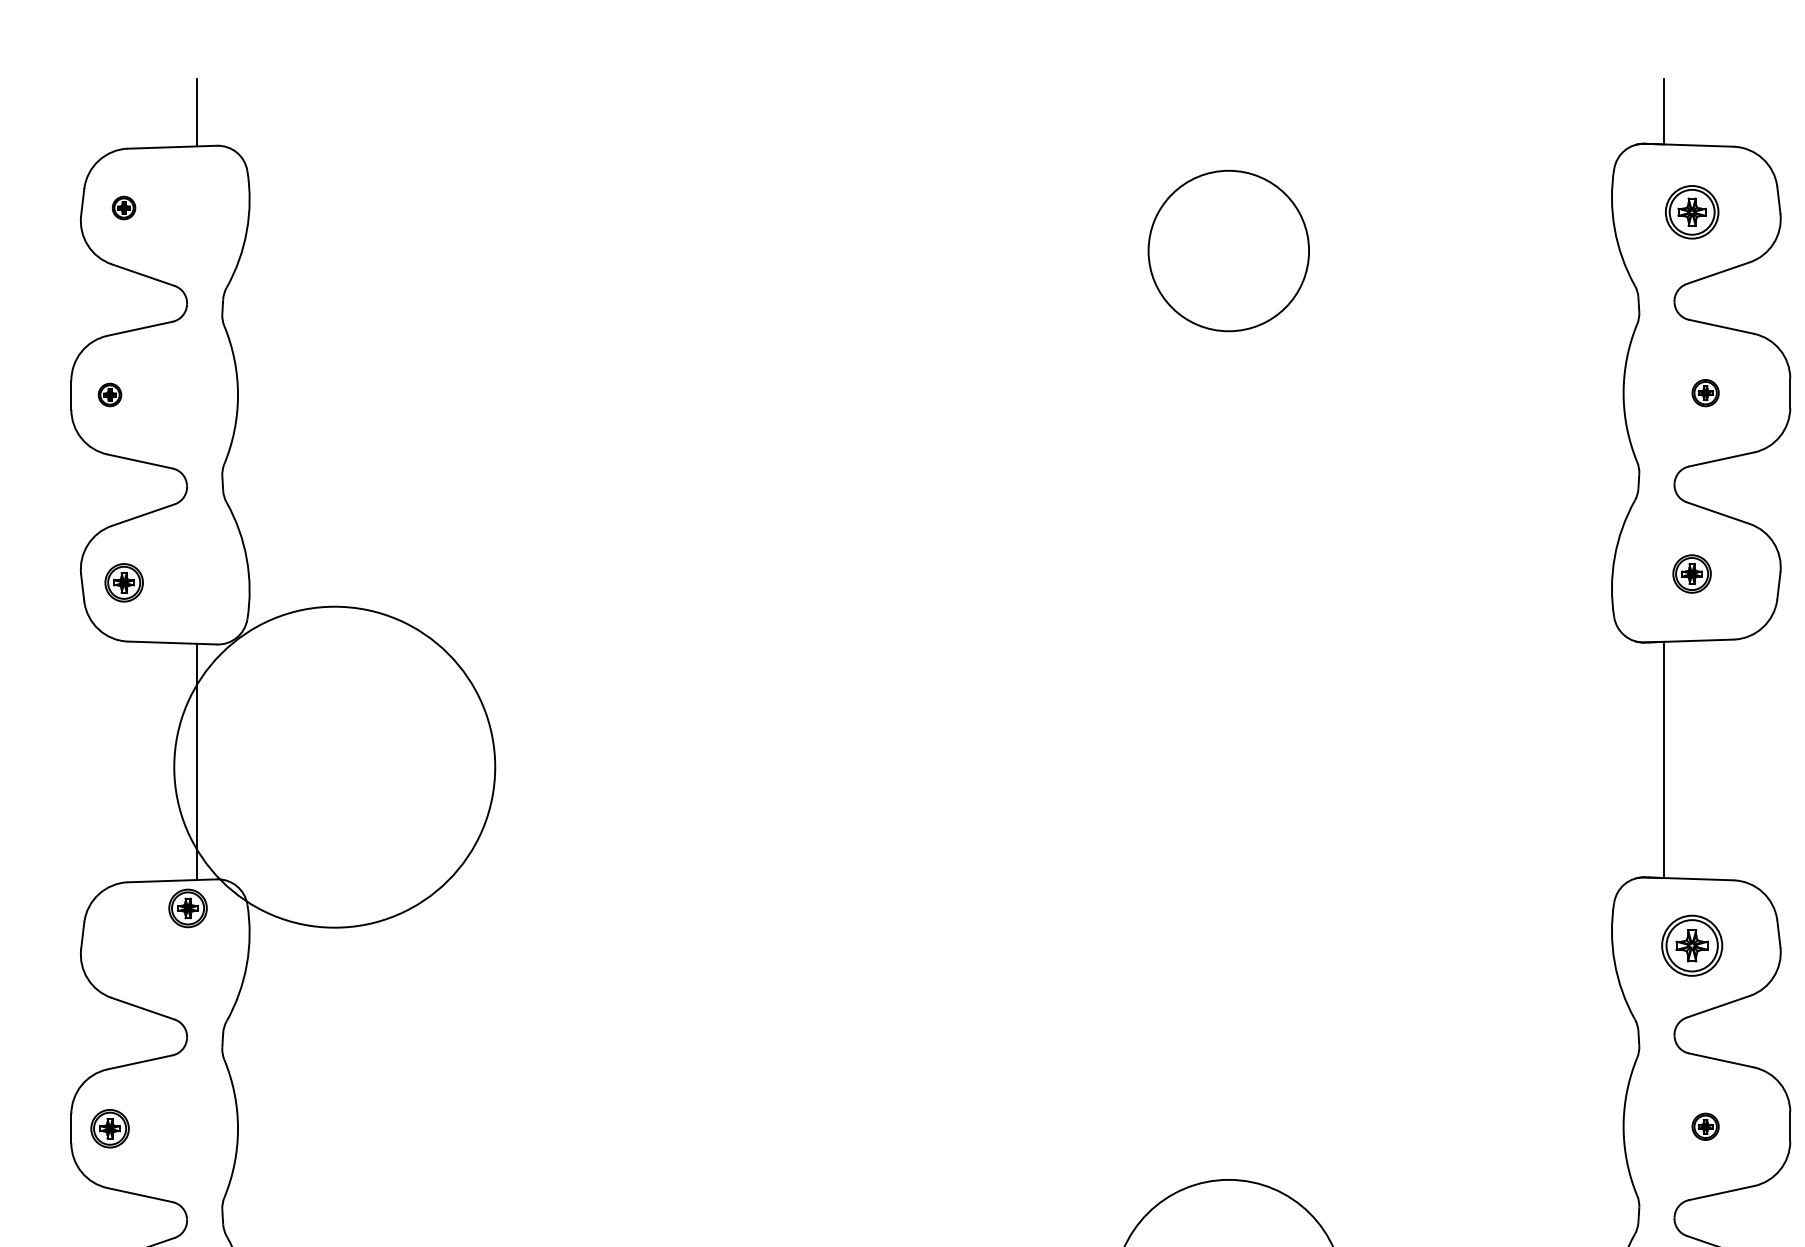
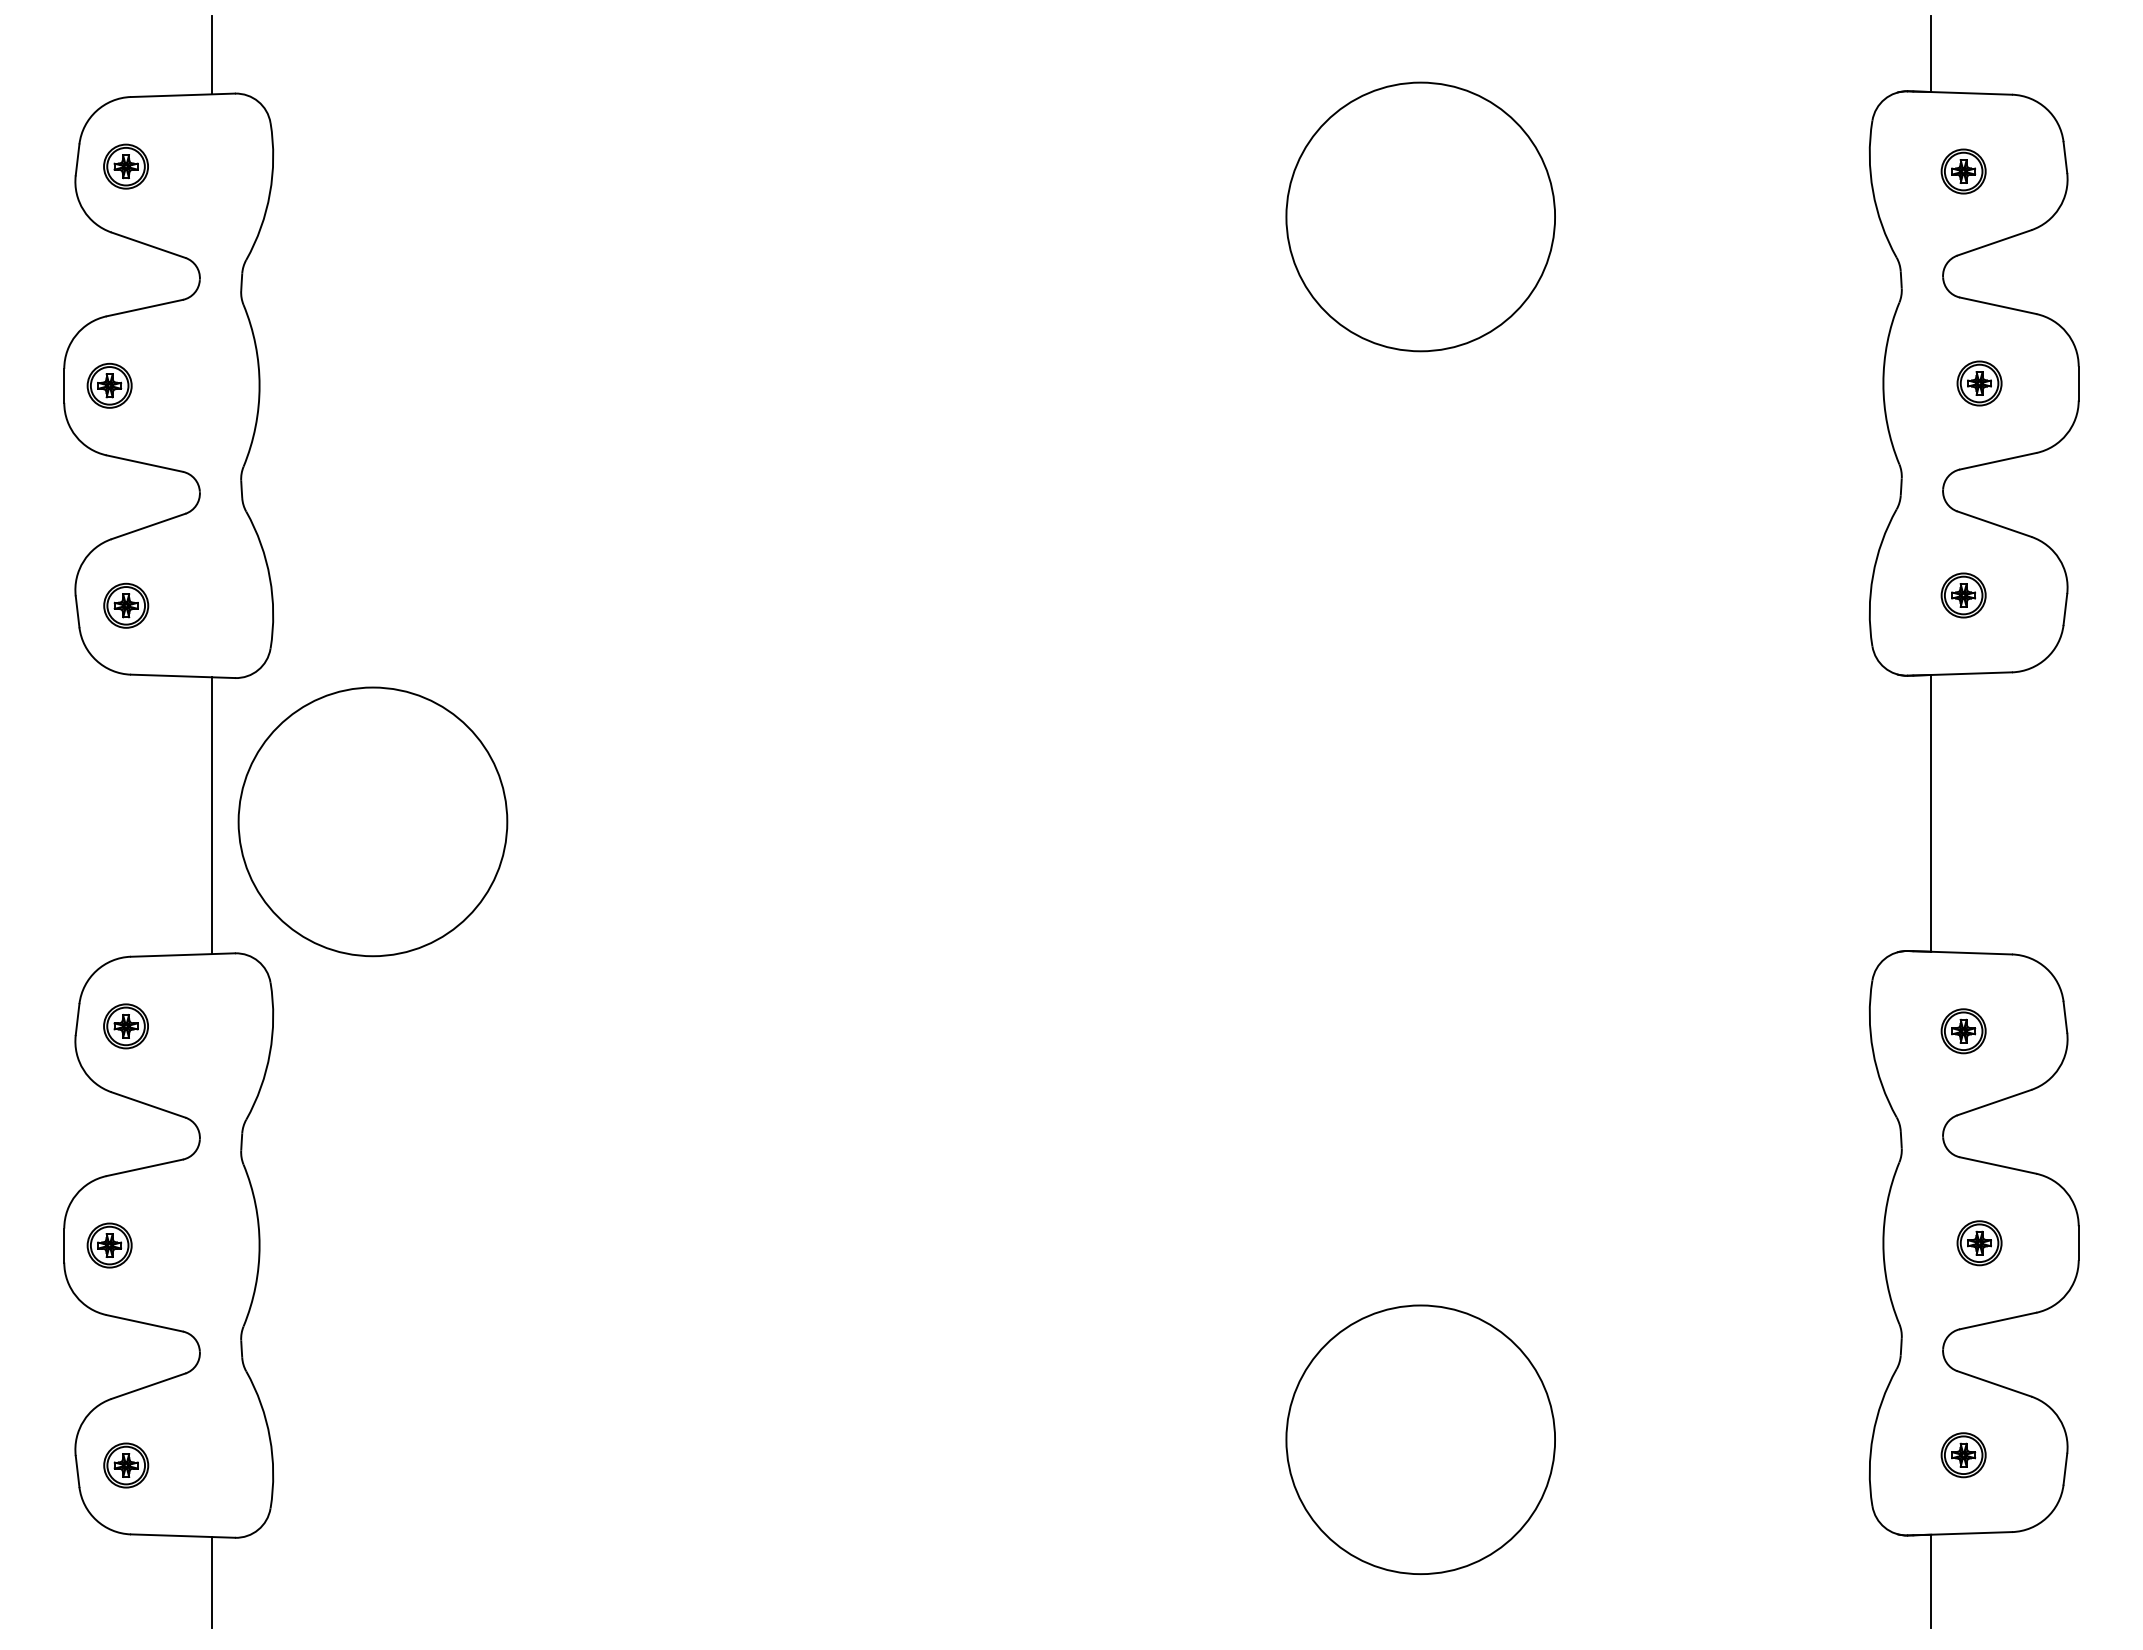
part: (123, 207) -> (125, 166), size x1.67
part: (1691, 212) -> (1963, 171), size x0.71
circle: (1228, 250) -> (1420, 216), size x1.43
part: (1705, 393) -> (1979, 383), size x1.43
part: (109, 394) -> (109, 385), size x1.67
circle: (334, 766) -> (372, 821), size x0.71
part: (187, 908) -> (125, 1026), moved
part: (1691, 946) -> (1963, 1031), size x0.62
part: (1705, 1126) -> (1979, 1243), size x1.43

